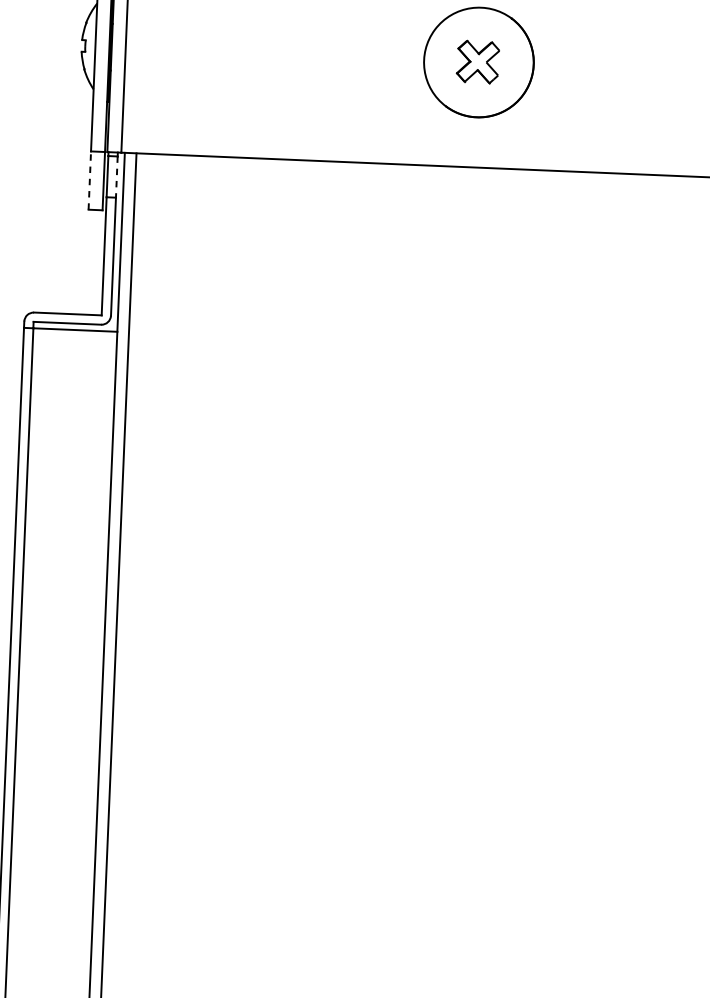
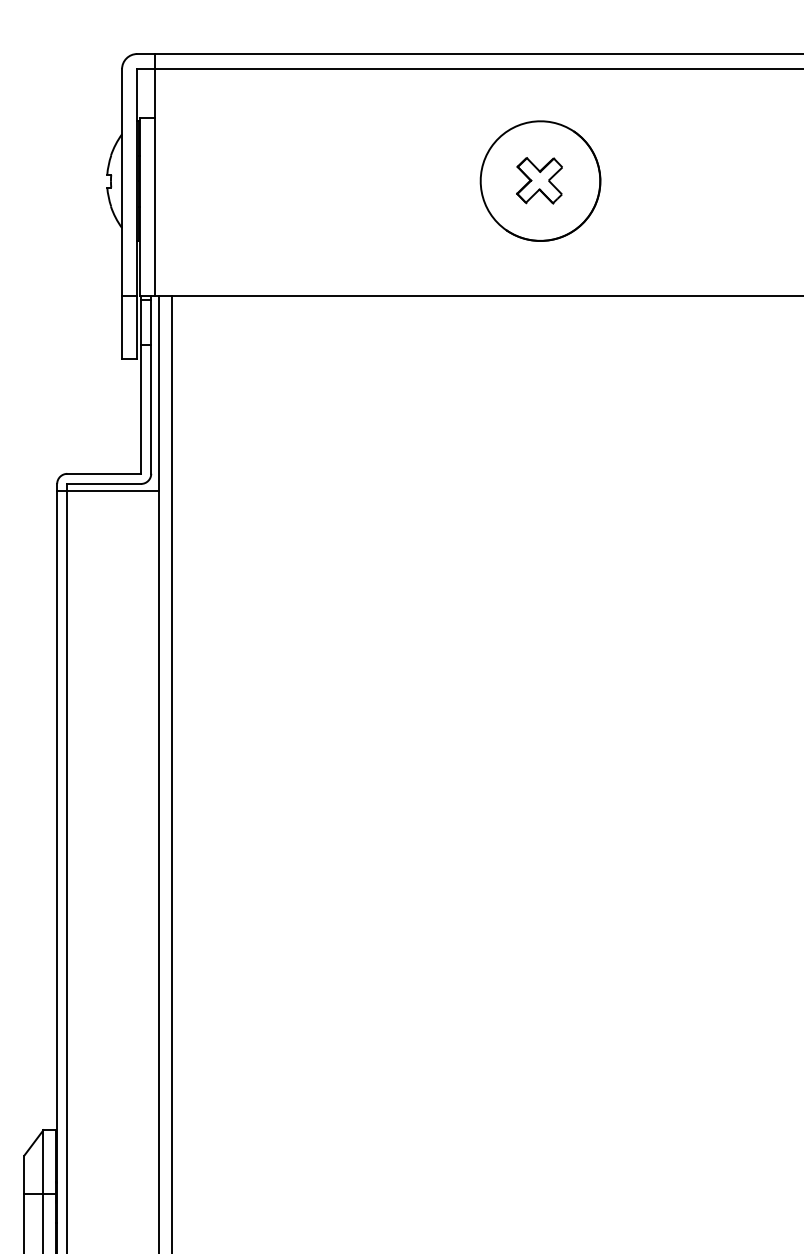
line: (117, 177) -> (151, 322), dashed -> solid
line: (90, 180) -> (122, 327), dashed -> solid

